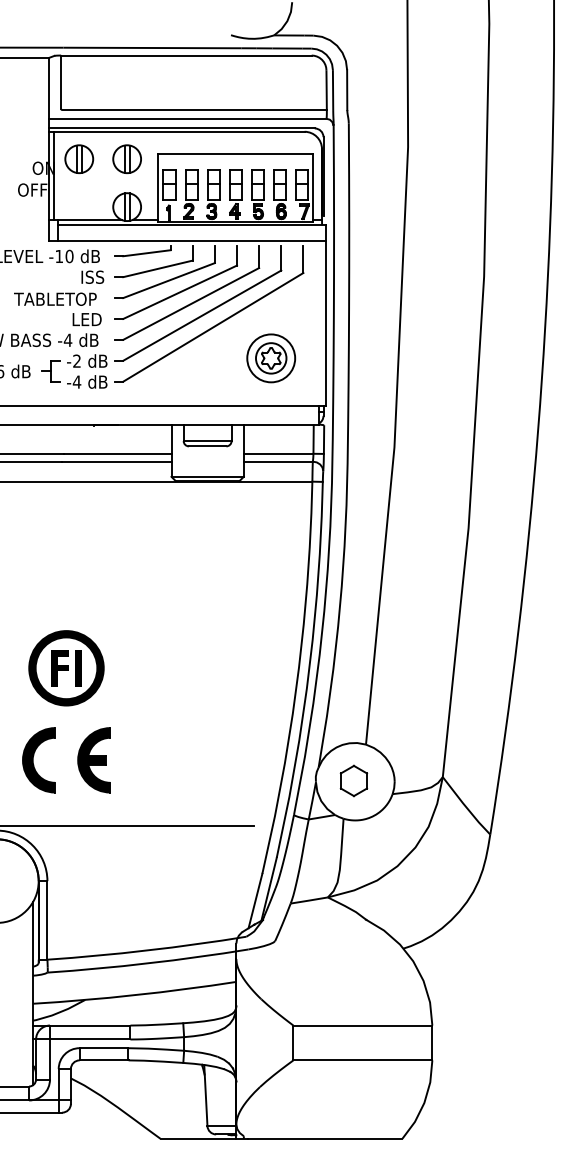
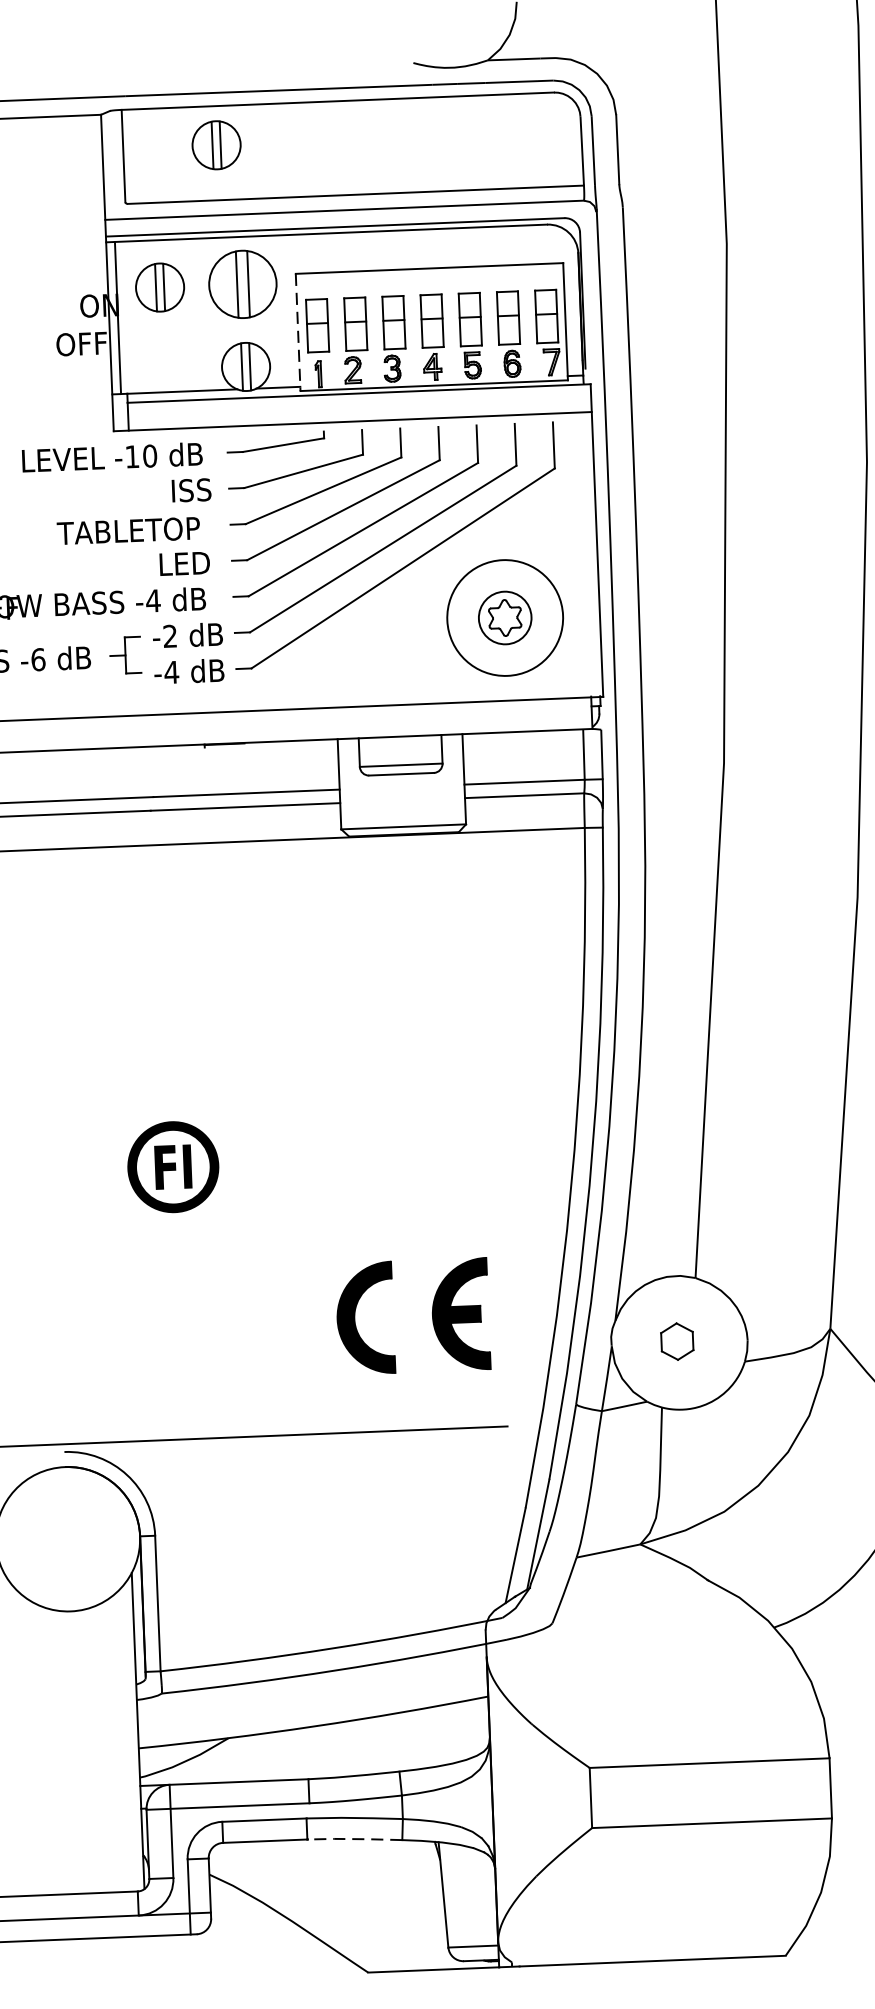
part: (115, 77) -> (216, 144), added
part: (126, 158) -> (241, 283), size x1.4
line: (158, 188) -> (298, 332), solid -> dashed
circle: (271, 358) -> (505, 618), size x1.4
part: (66, 668) -> (173, 1167), size x0.7
part: (77, 760) -> (431, 1316), moved
part: (353, 780) -> (676, 1340), size x0.7
line: (155, 1061) -> (354, 1839), solid -> dashed

